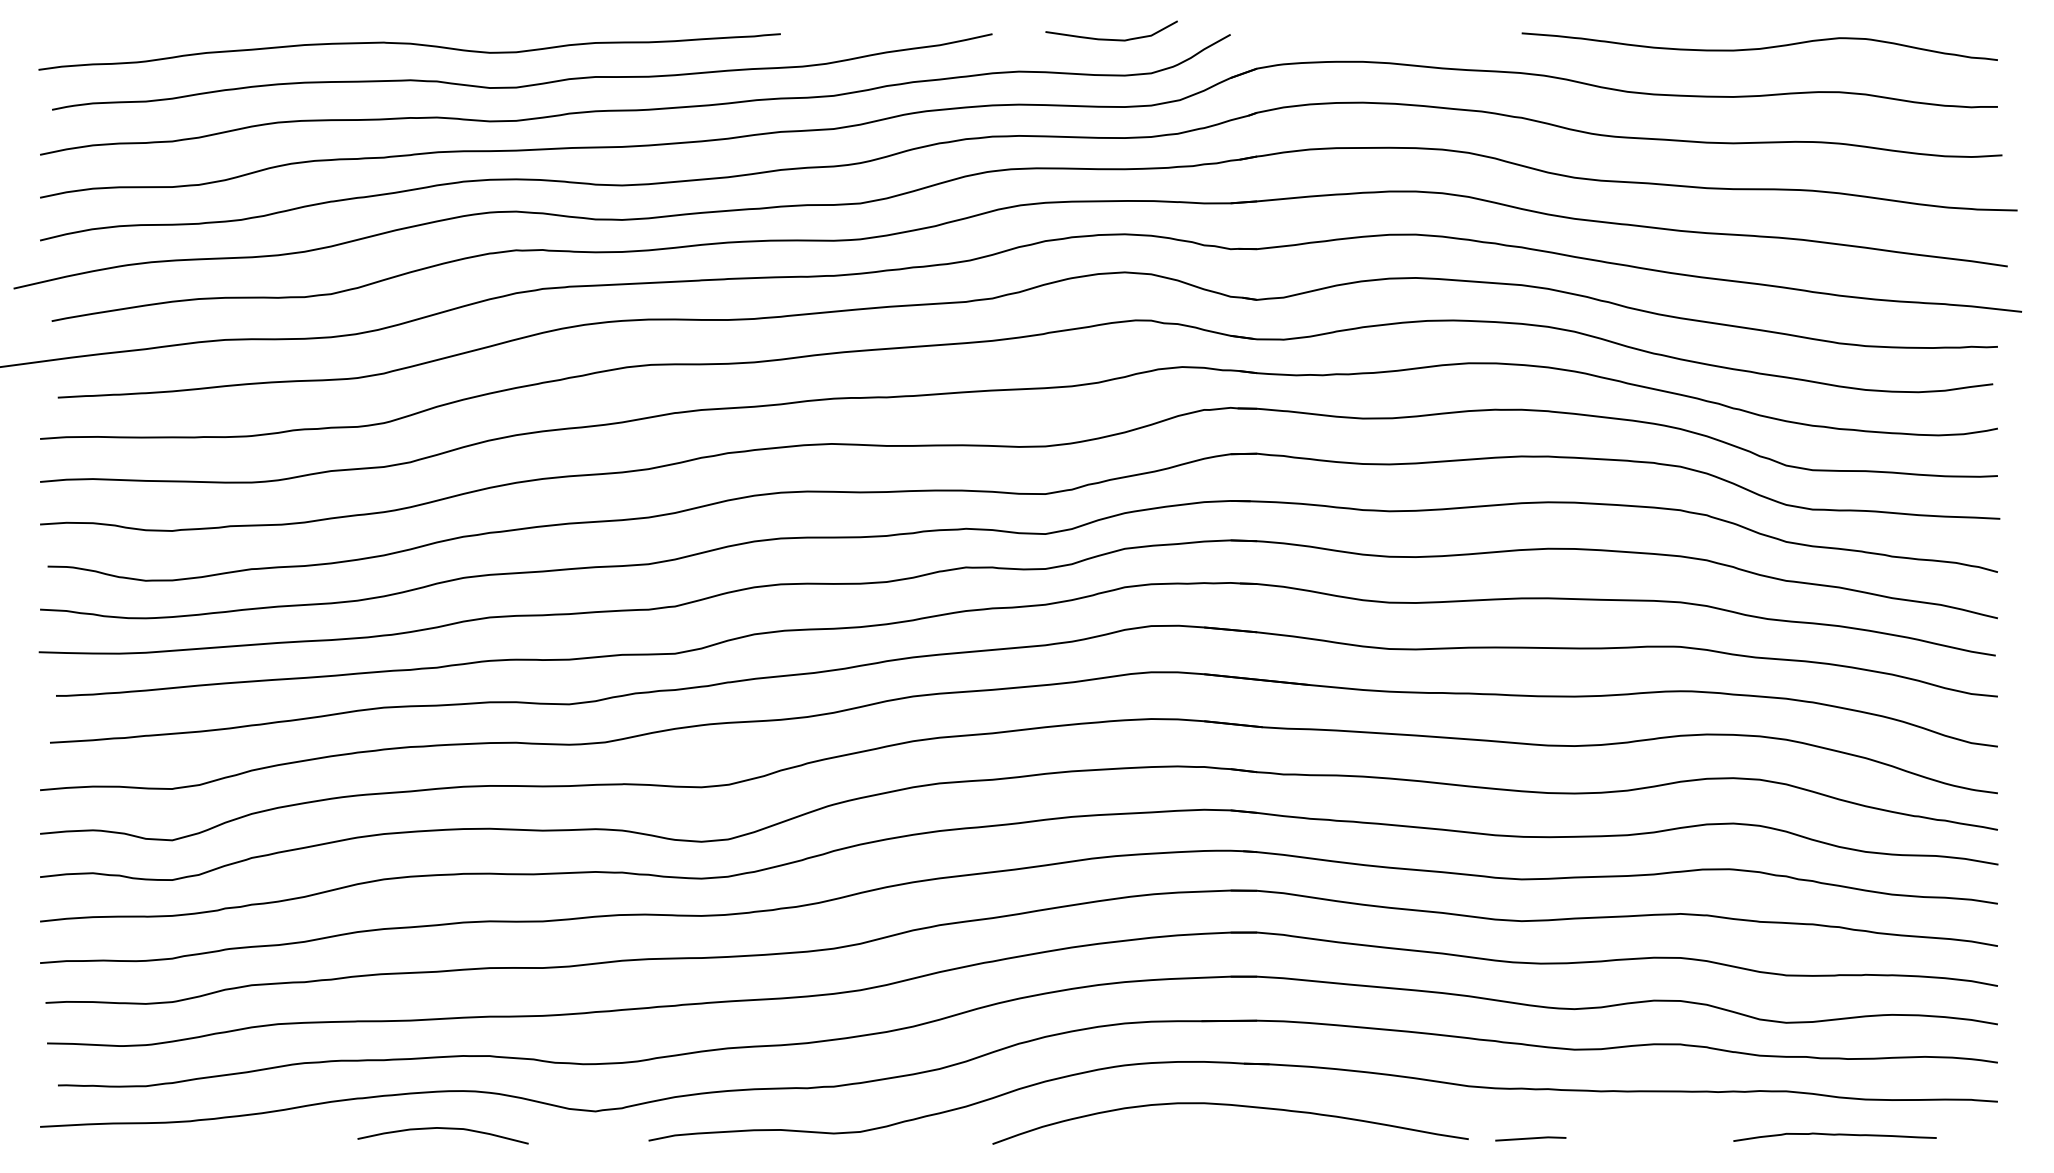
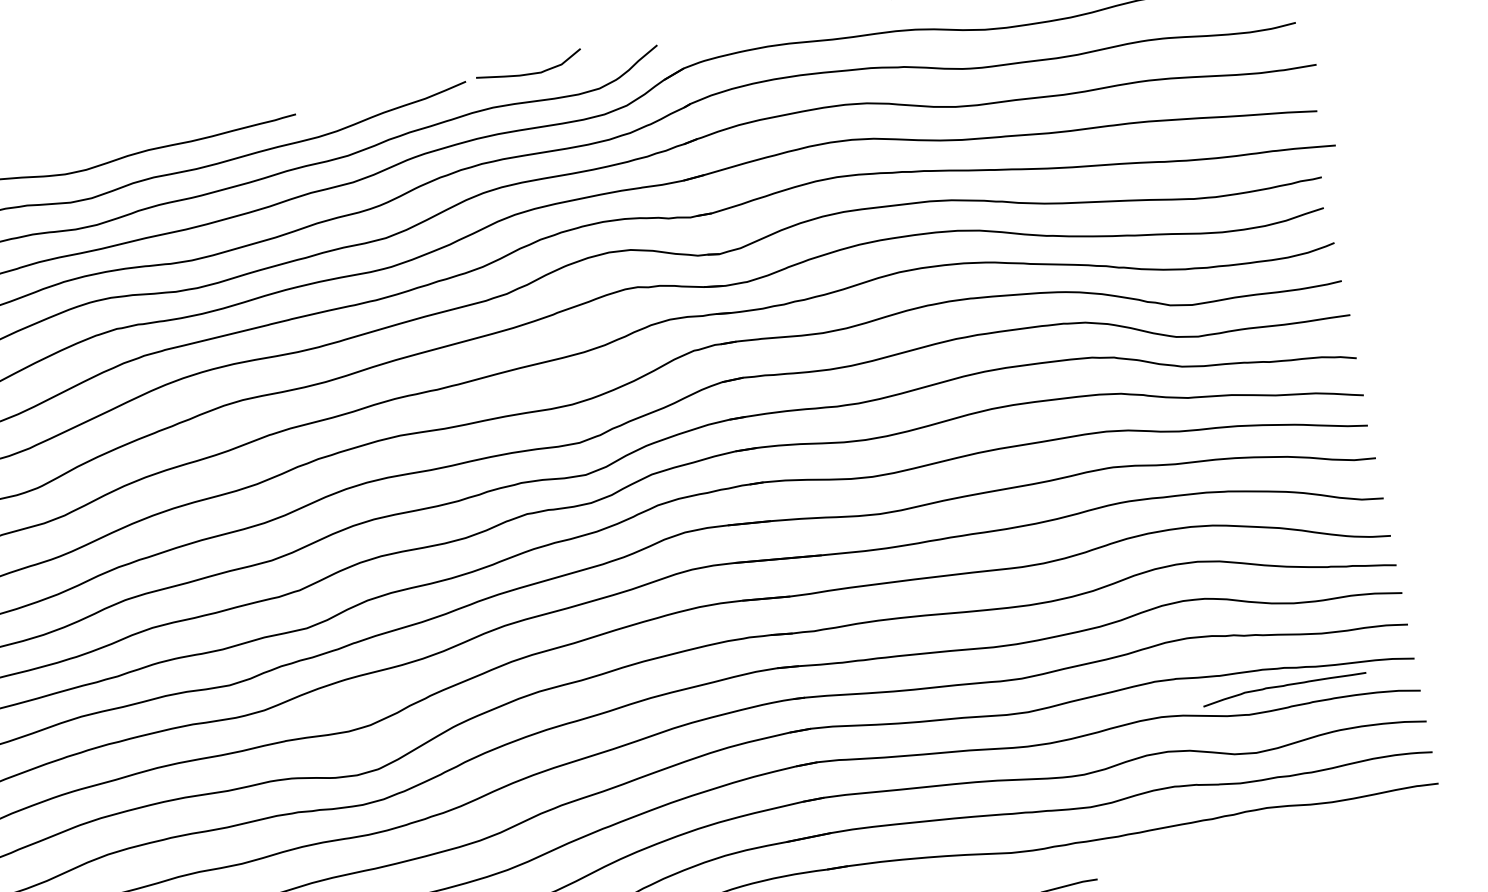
curve: (1108, 38) -> (527, 73), moved
curve: (1834, 1135) -> (1283, 686), moved

